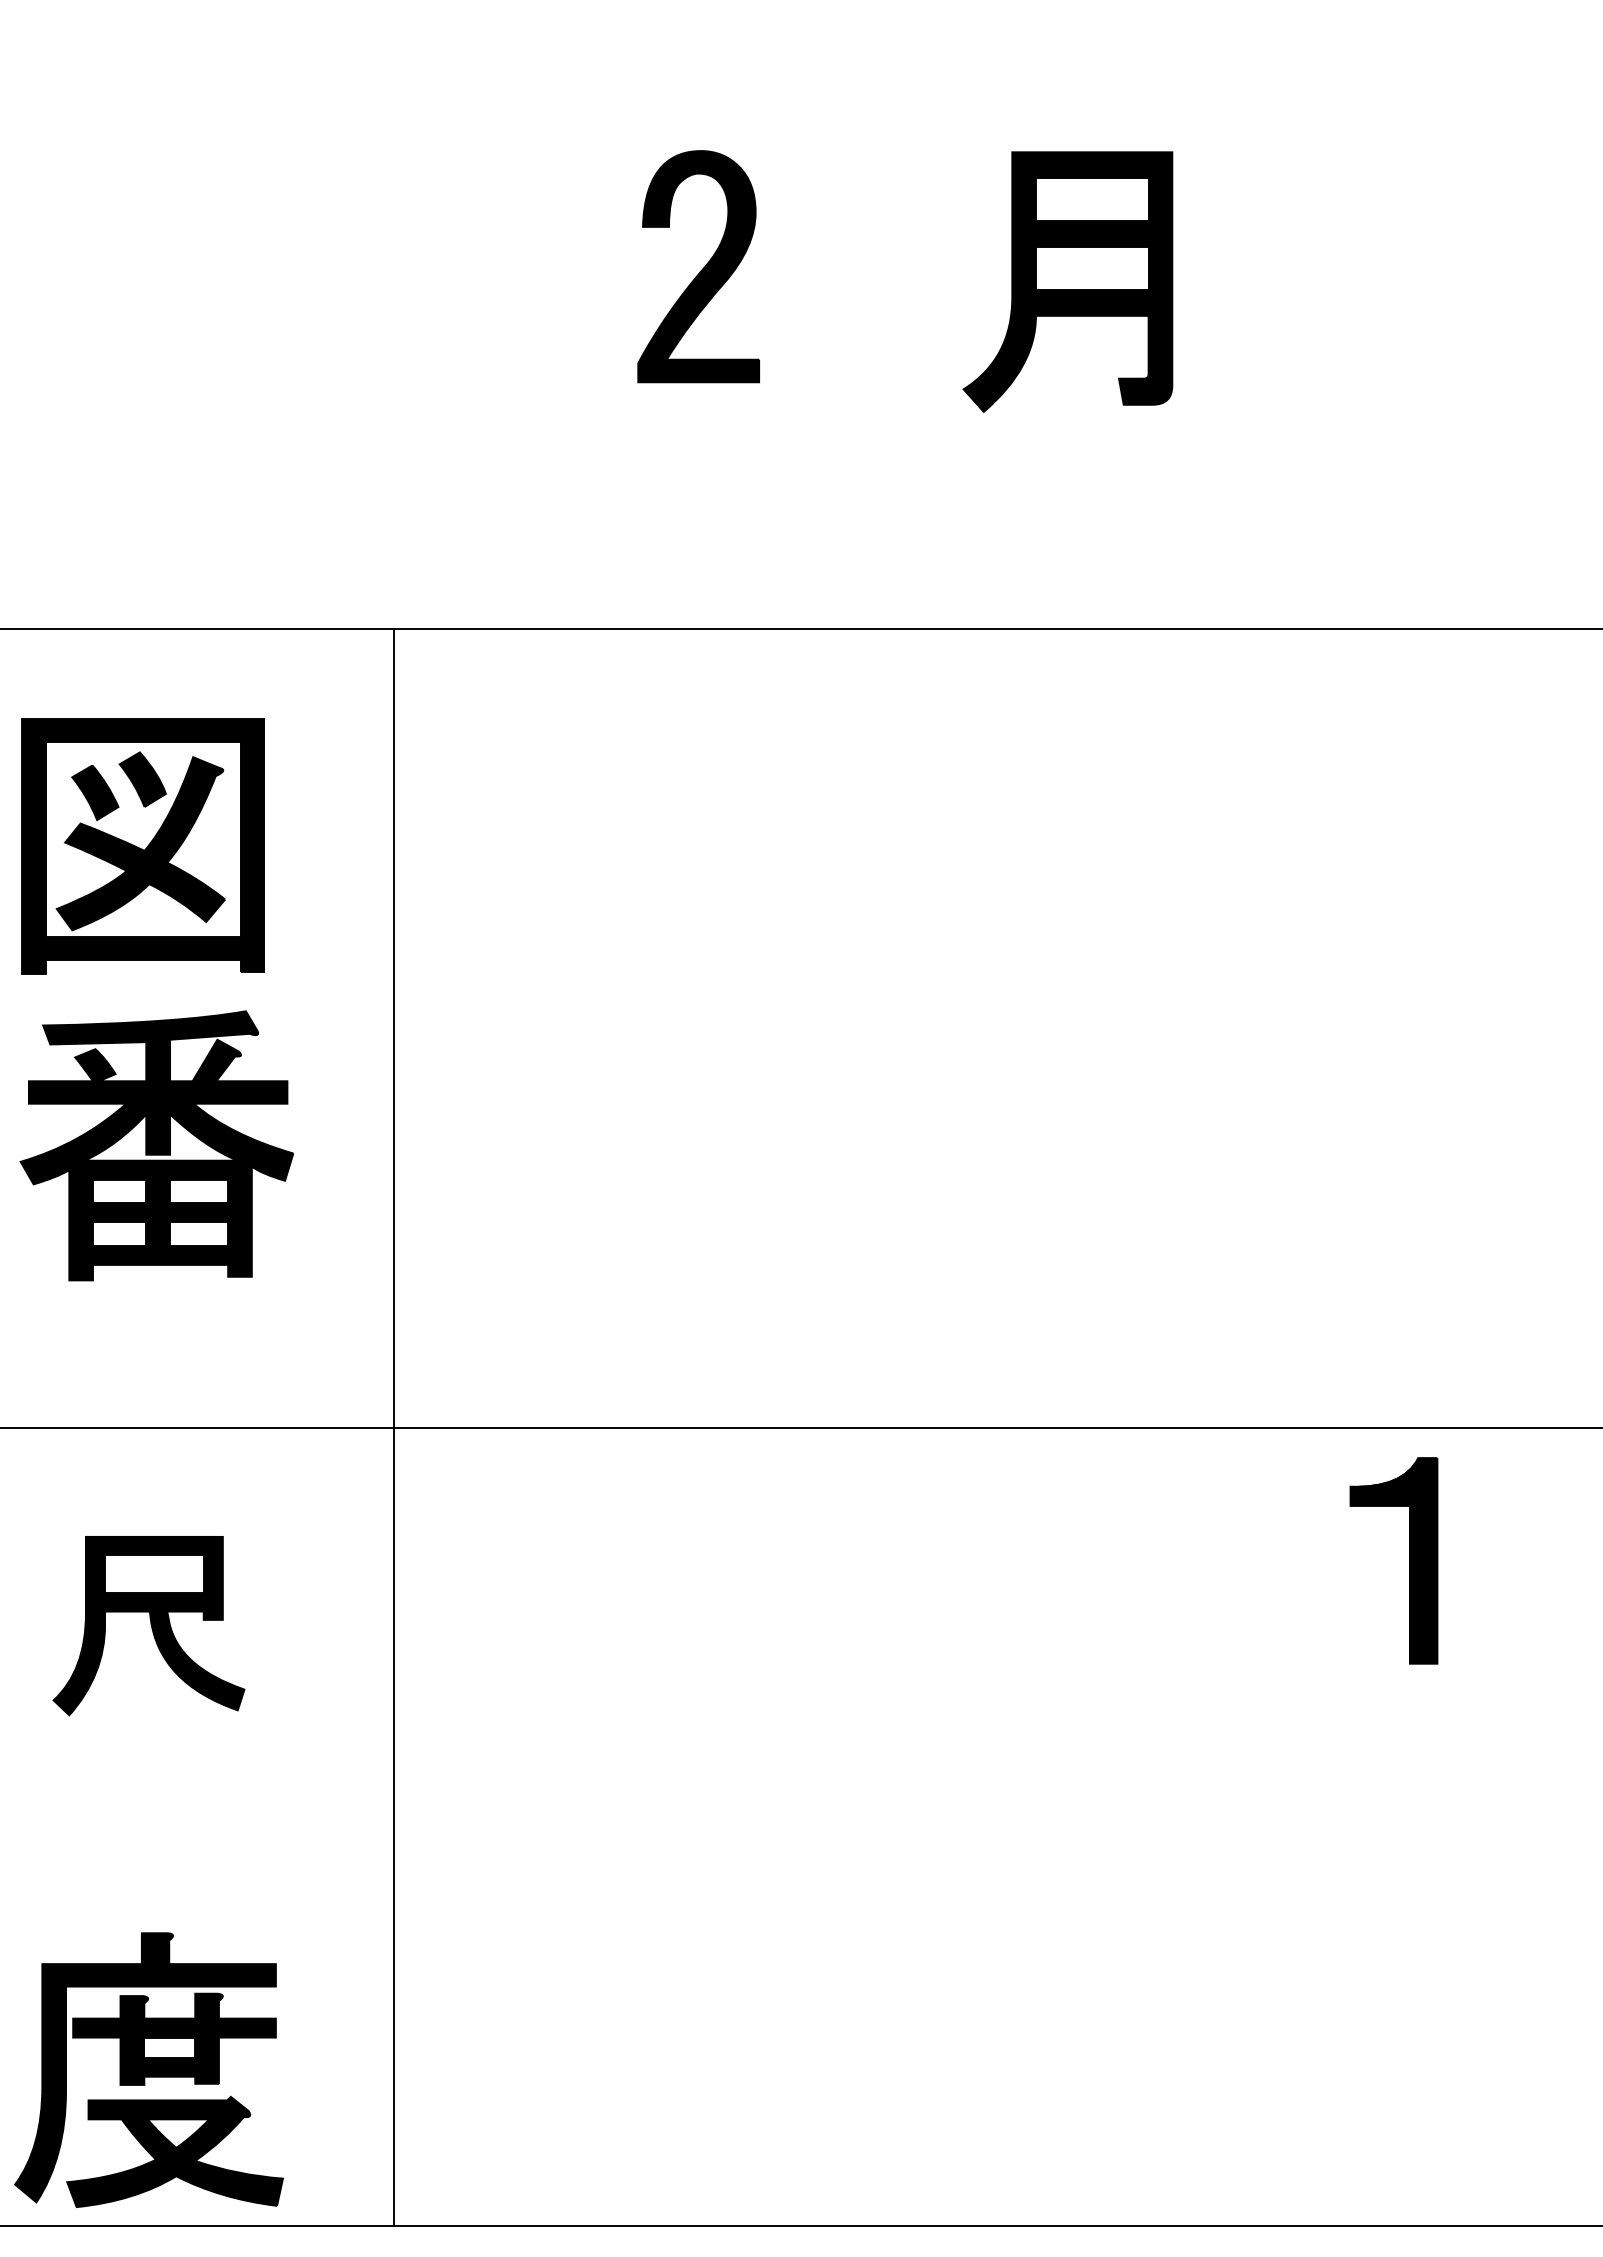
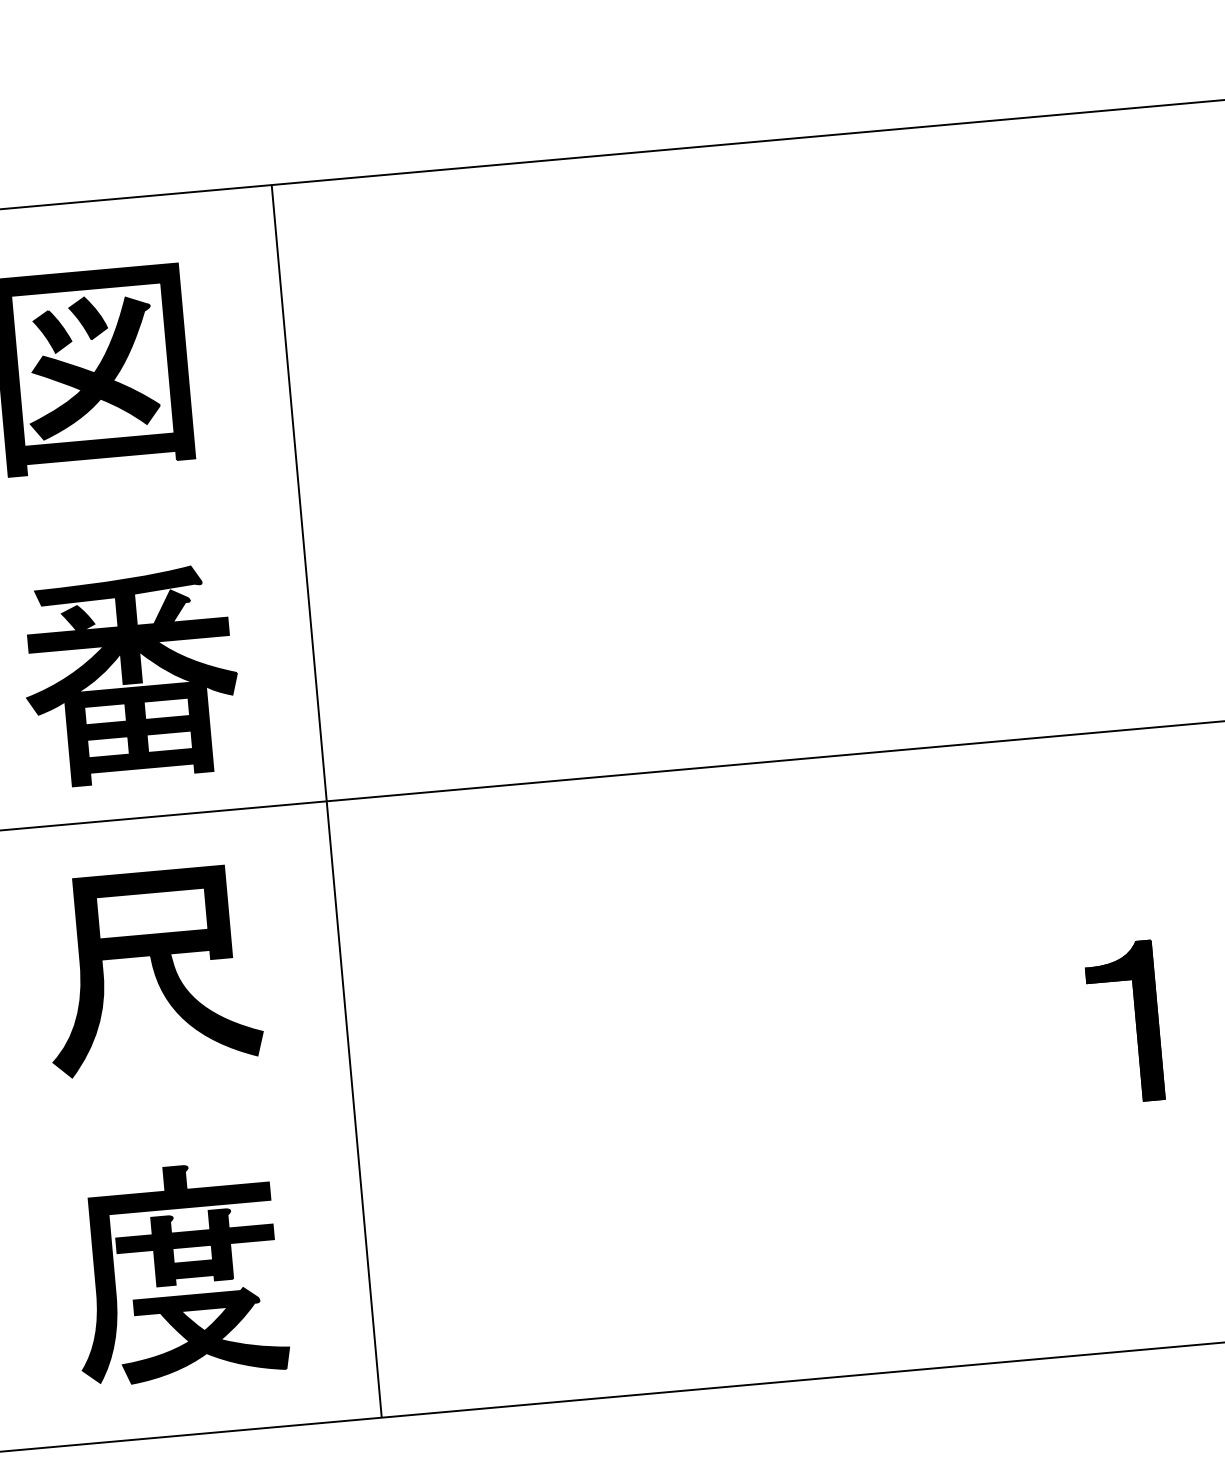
part: (156, 1145) -> (130, 676), moved
part: (1409, 1560) -> (1136, 1021), moved
part: (148, 1625) -> (150, 970), size x1.43
part: (148, 2069) -> (177, 1272), moved

